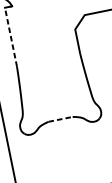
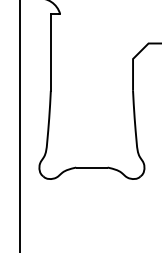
line: (10, 36) -> (50, 51), dashed -> solid
line: (60, 119) -> (91, 167), dashed -> solid

